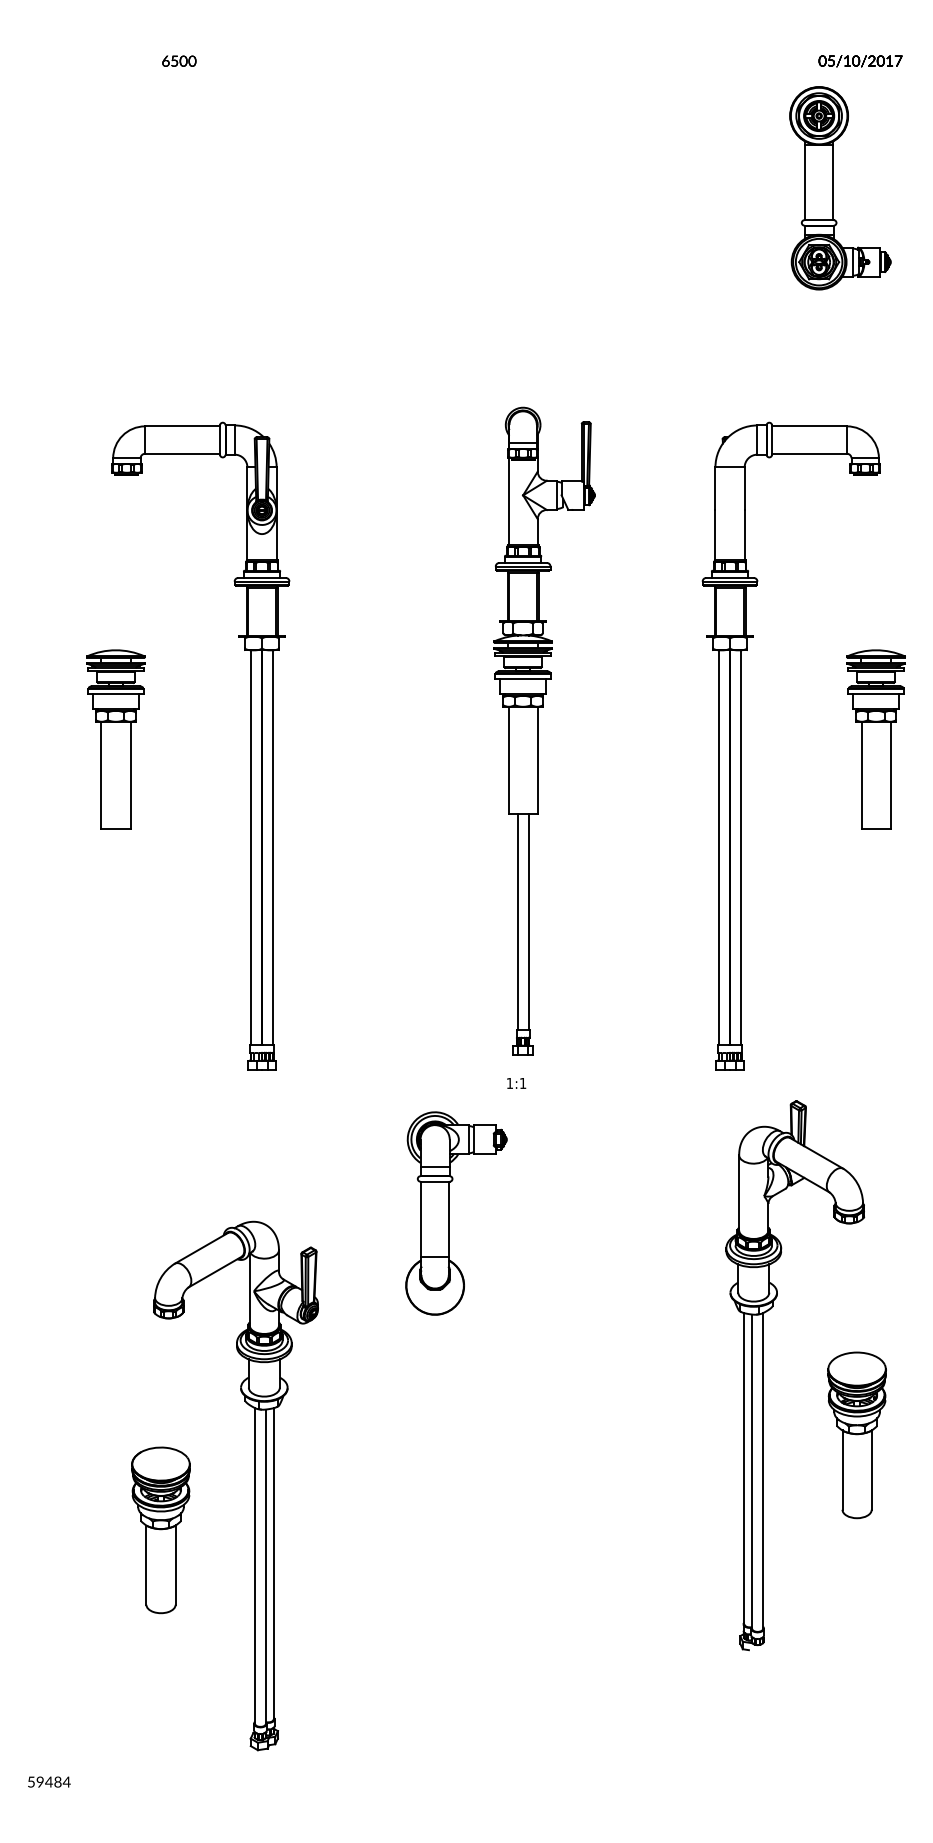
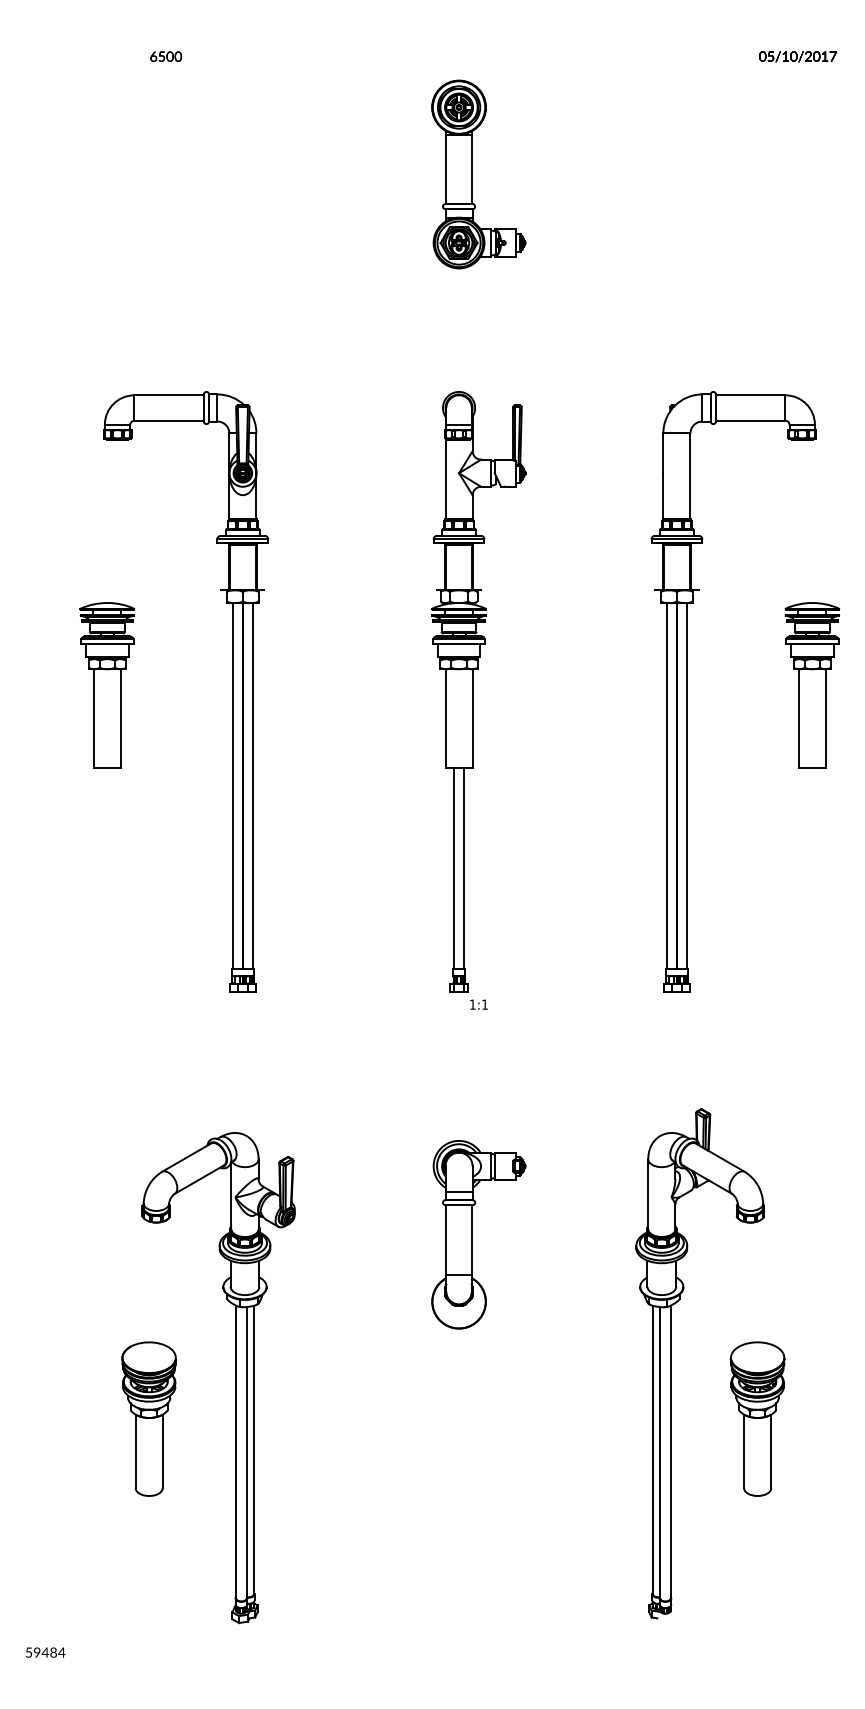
part: (833, 188) -> (472, 174), moved
part: (544, 730) -> (478, 691), moved
part: (449, 1213) -> (472, 1234), moved
part: (827, 1375) -> (730, 1363), moved

